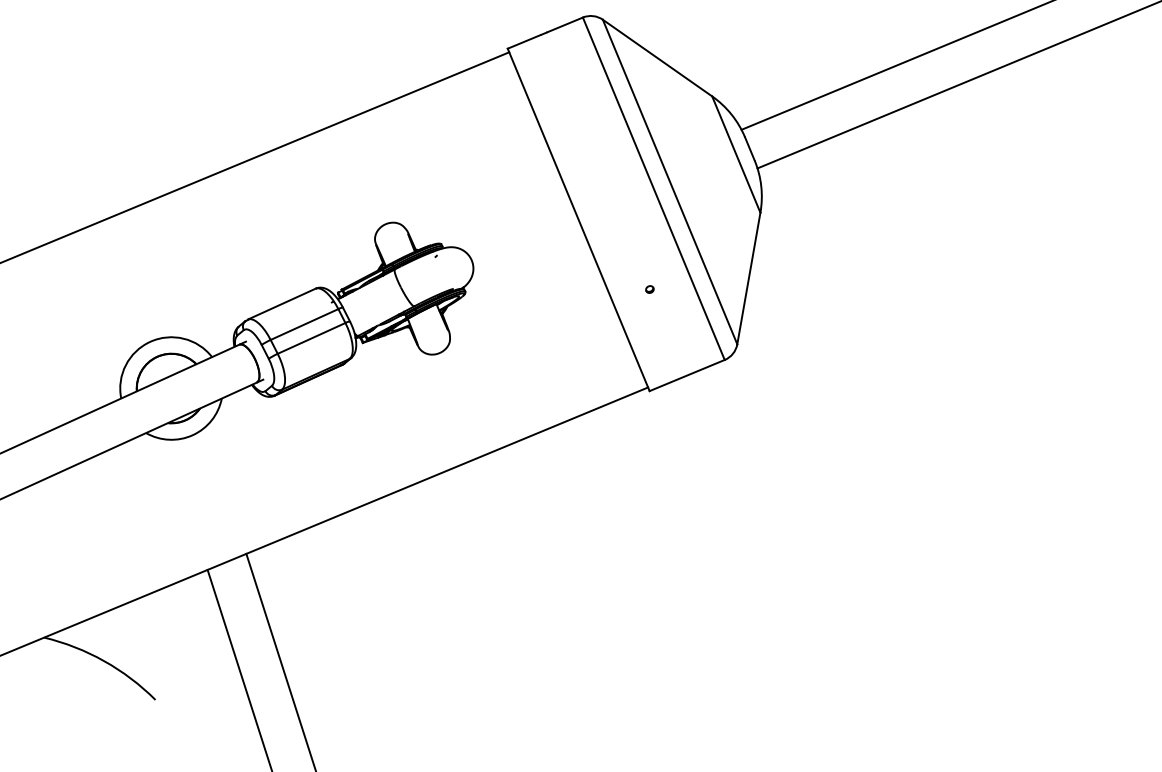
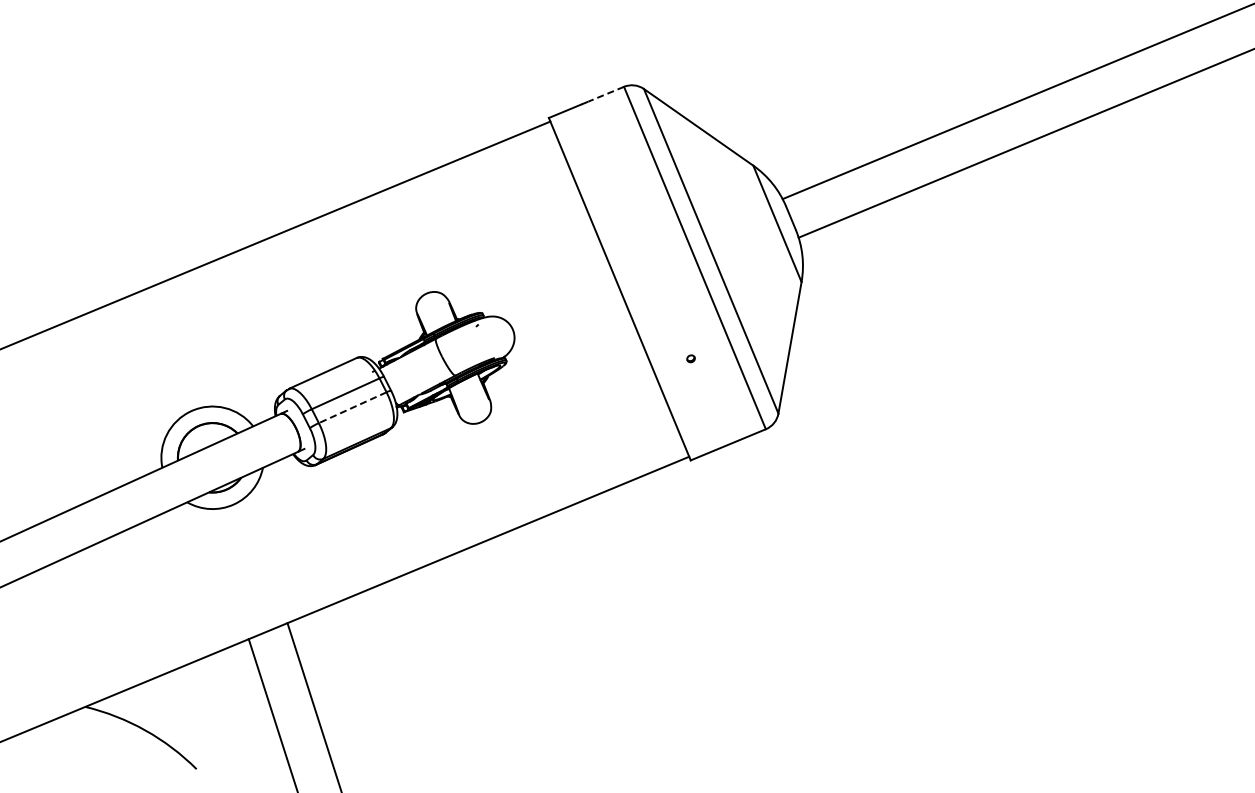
line: (564, 25) -> (605, 94), solid -> dashed
line: (311, 338) -> (352, 407), solid -> dashed

